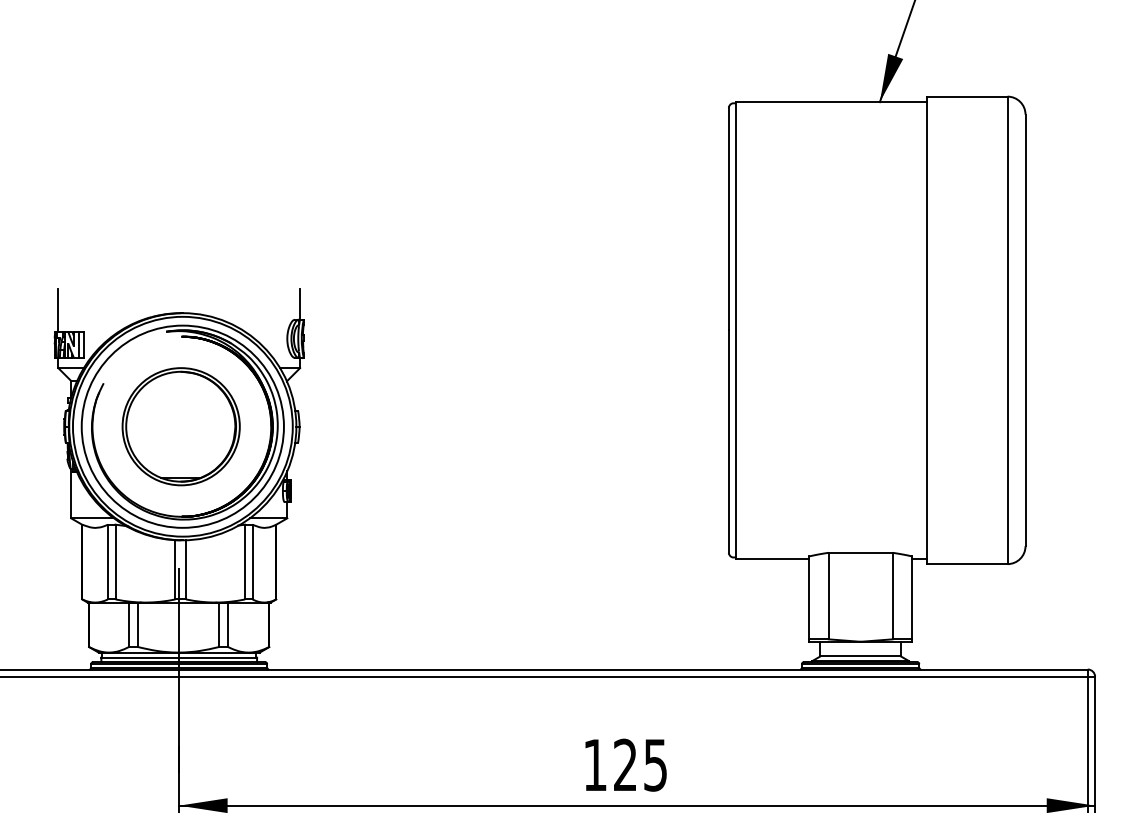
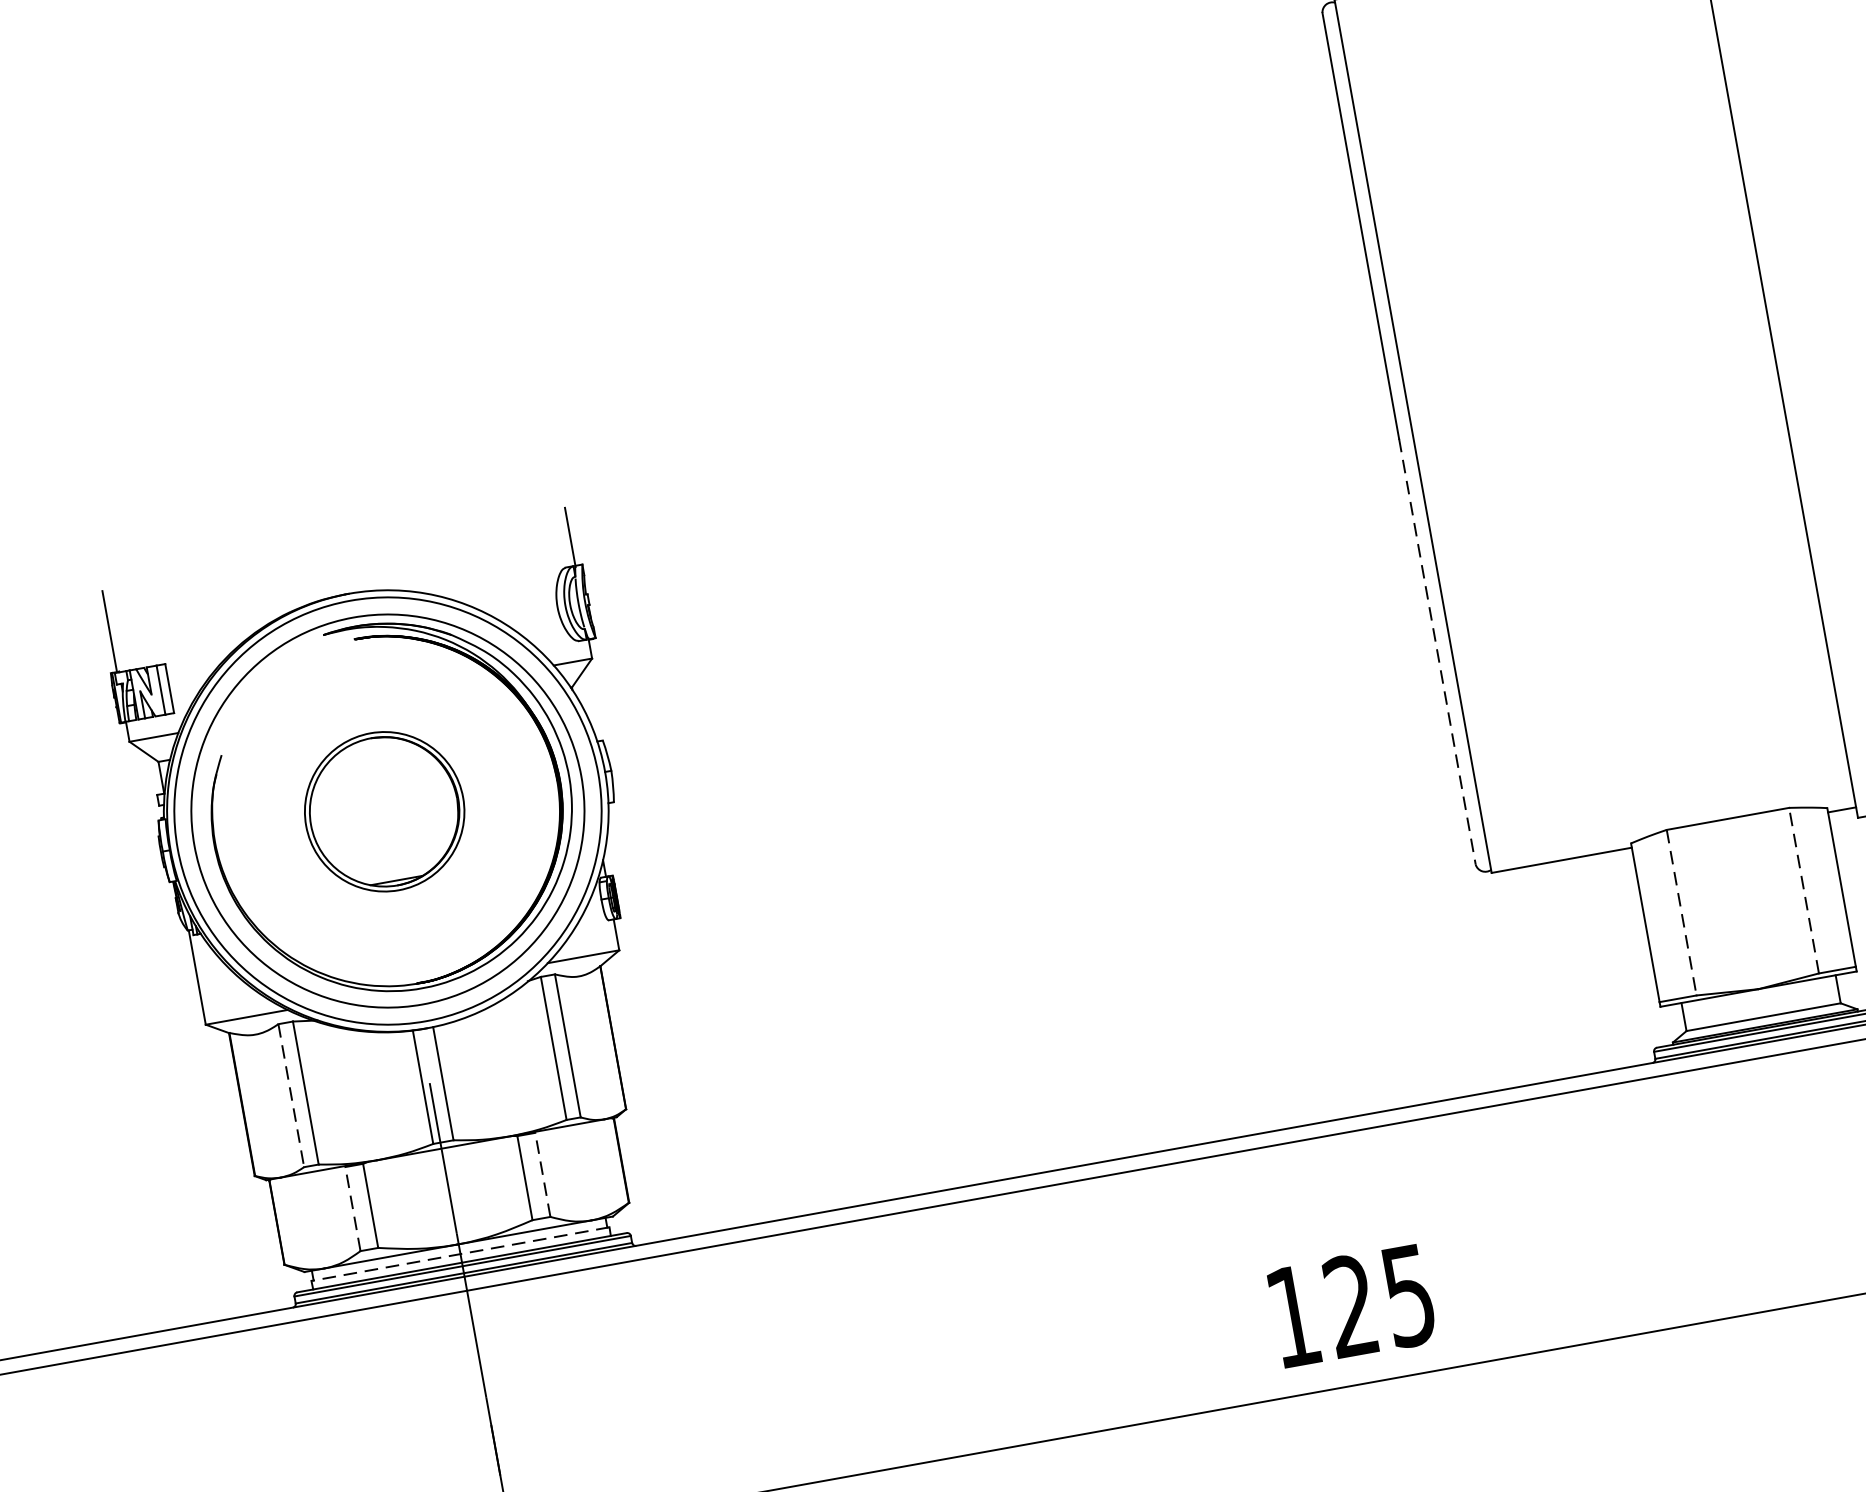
part: (180, 426) -> (383, 811), size x0.7
line: (728, 442) -> (1437, 653), solid -> dashed
line: (107, 562) -> (290, 1096), solid -> dashed
line: (892, 595) -> (1803, 889), solid -> dashed
line: (828, 596) -> (1681, 913), solid -> dashed
line: (128, 625) -> (352, 1209), solid -> dashed
line: (228, 625) -> (543, 1175), solid -> dashed
line: (179, 657) -> (460, 1253), solid -> dashed

